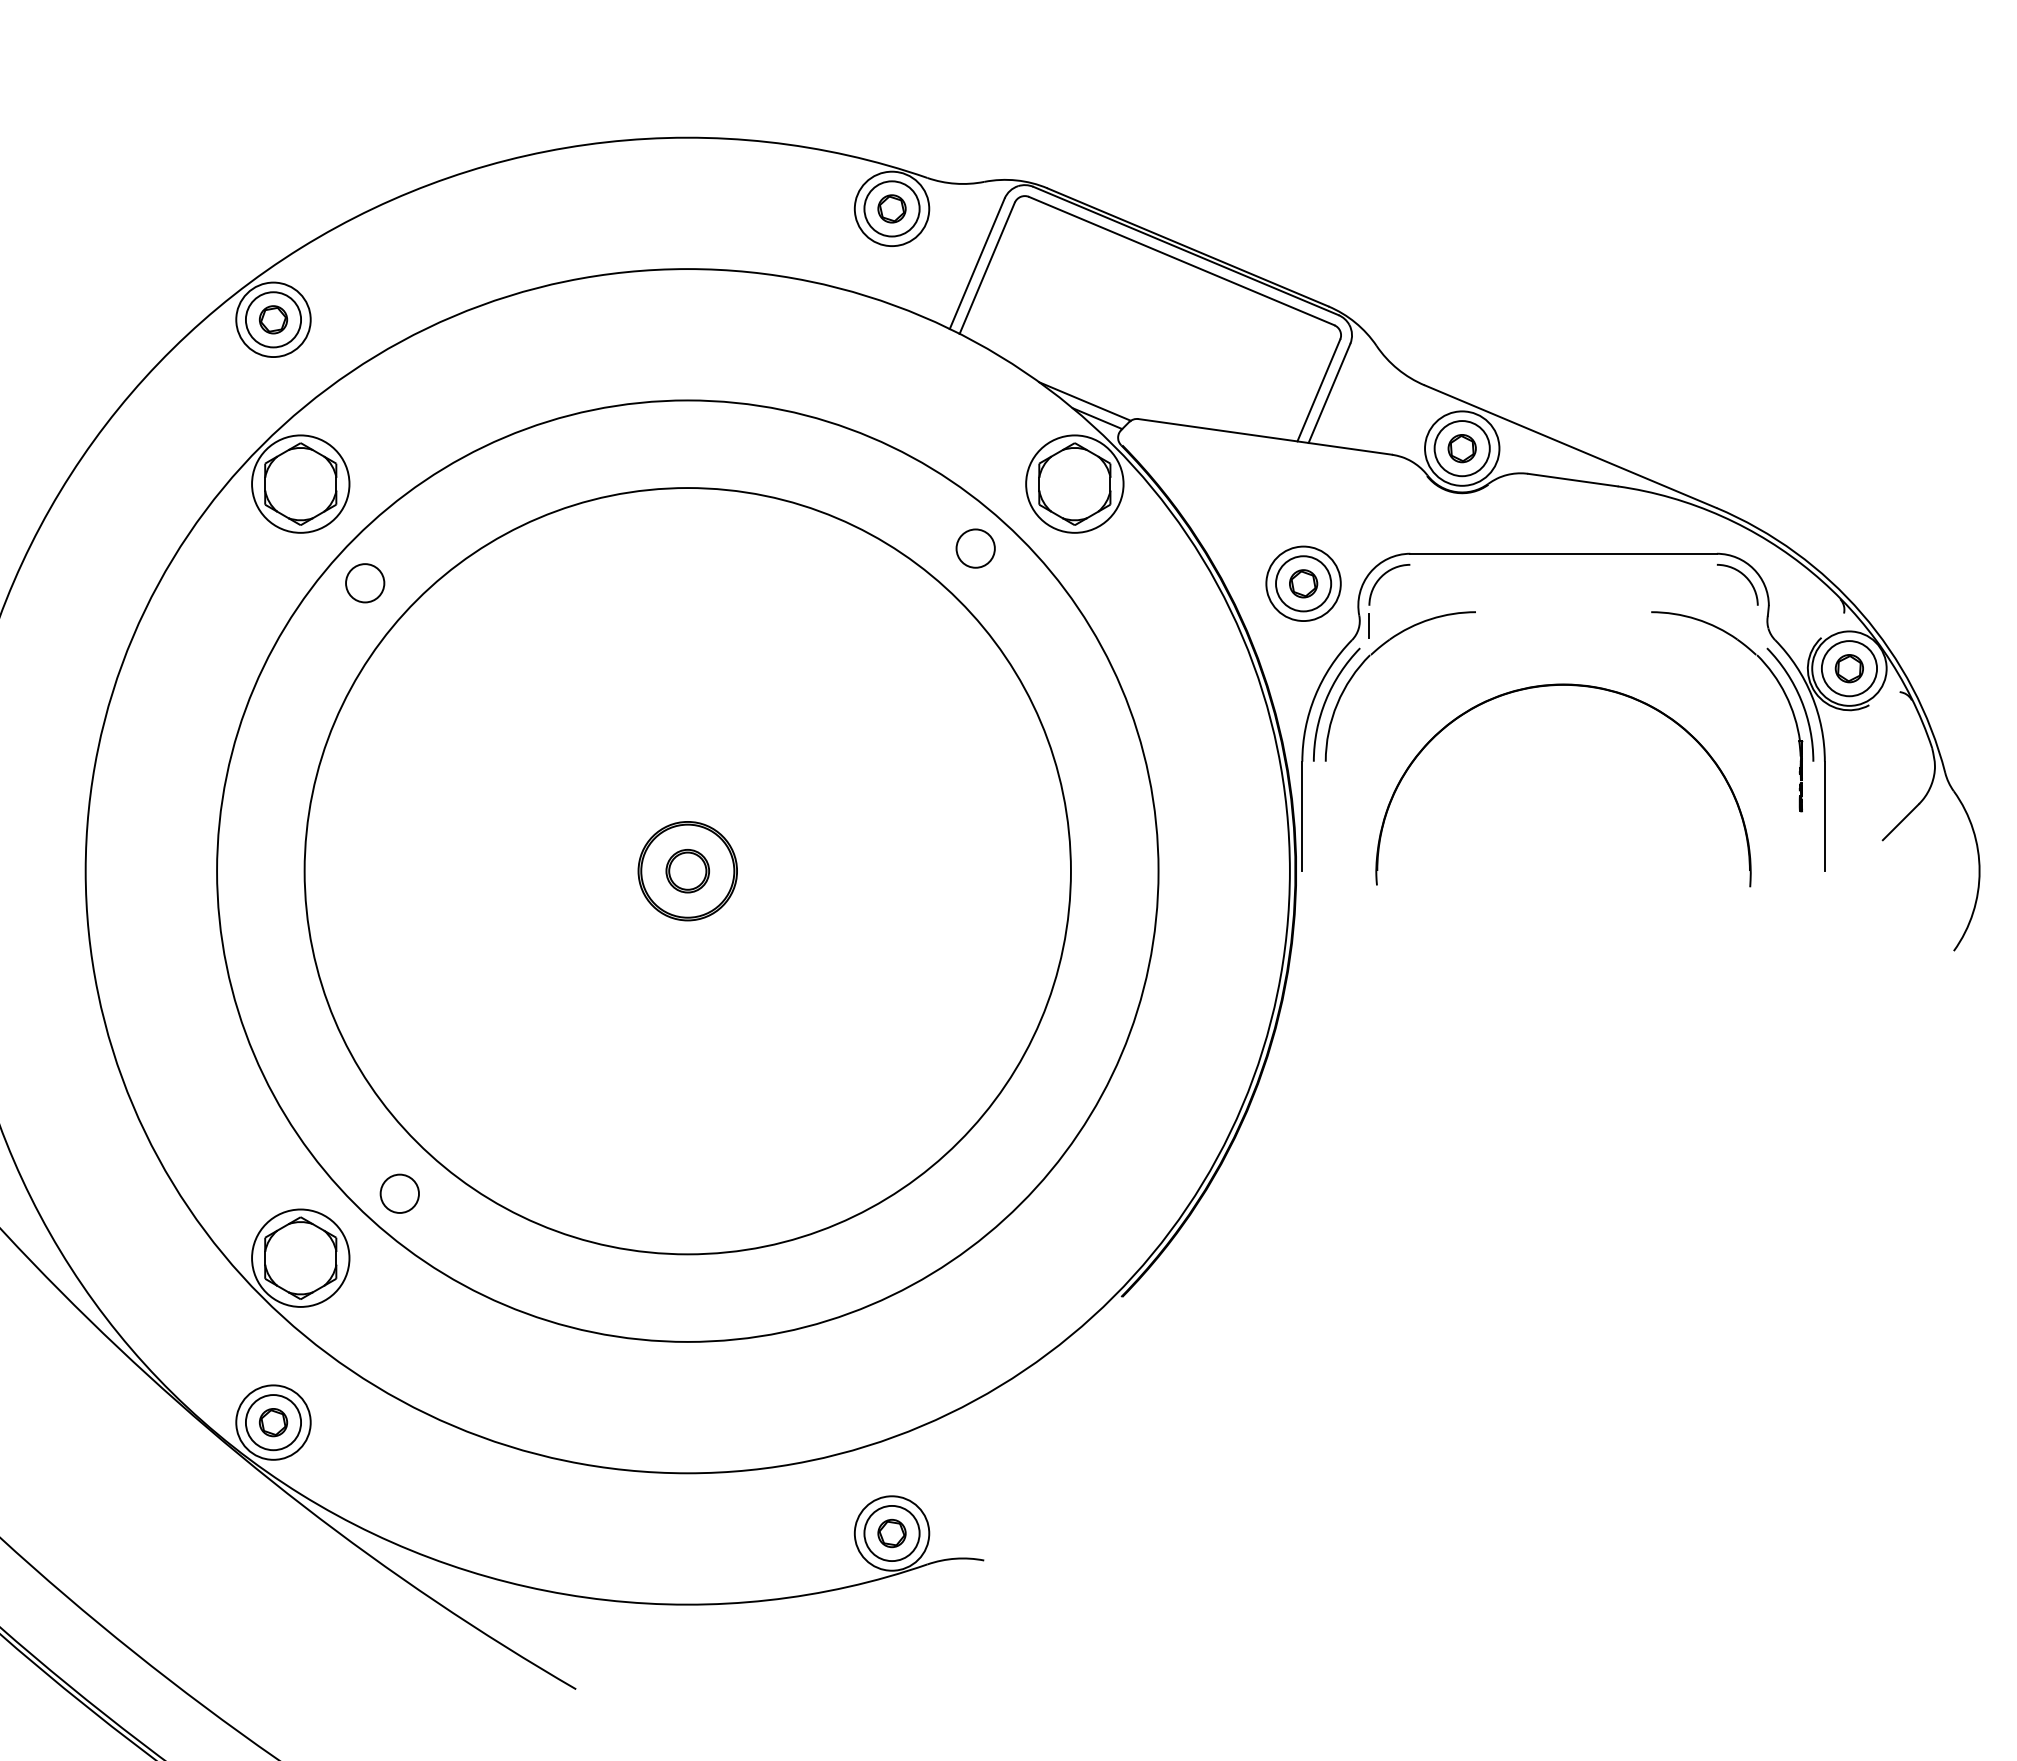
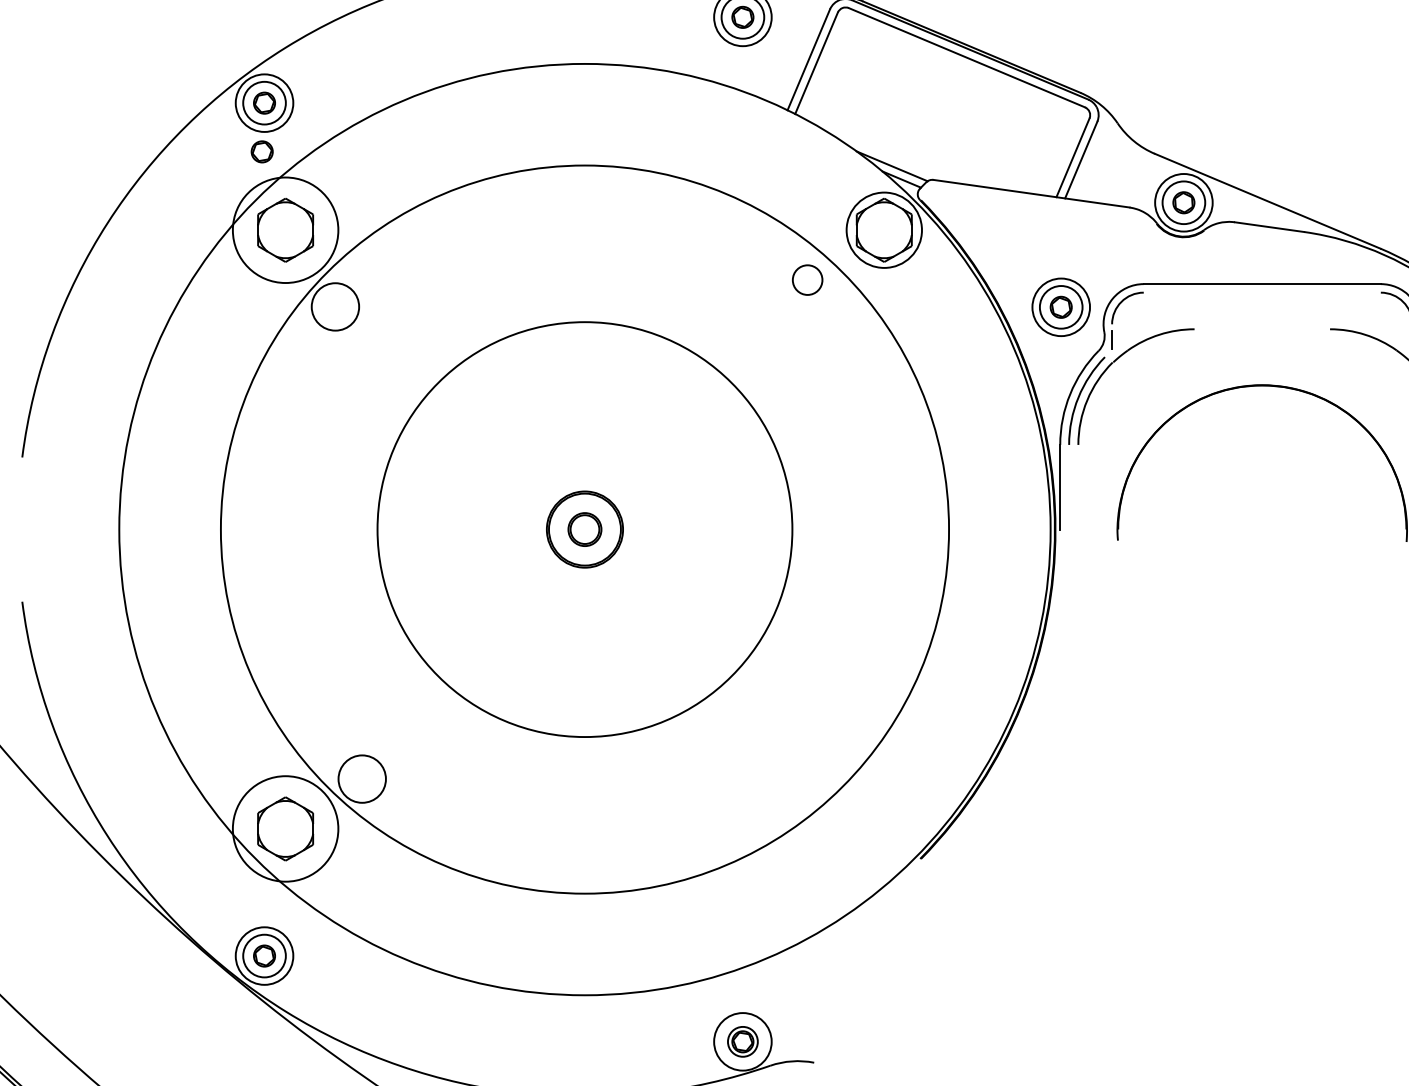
part: (270, 382) -> (262, 151), added
circle: (300, 483) -> (285, 229), size x1.4
circle: (365, 583) -> (335, 307), size x1.6
circle: (687, 871) -> (584, 529), size x0.7
circle: (399, 1193) -> (361, 778), size x1.6
circle: (300, 1257) -> (285, 828), size x1.4
circle: (891, 1533) -> (742, 1041), size x0.7

